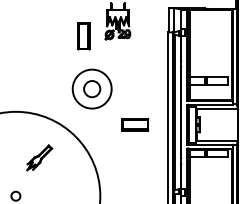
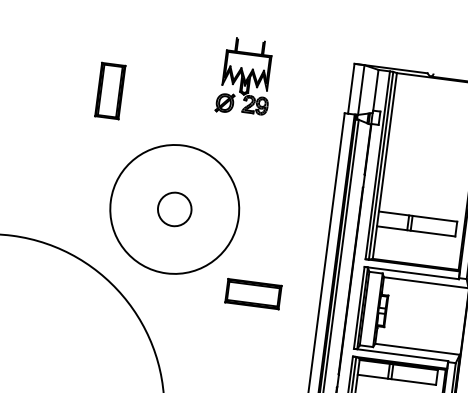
part: (83, 36) -> (109, 91), moved
circle: (91, 88) -> (173, 207), size x1.6
part: (39, 157) -> (48, 335), removed

